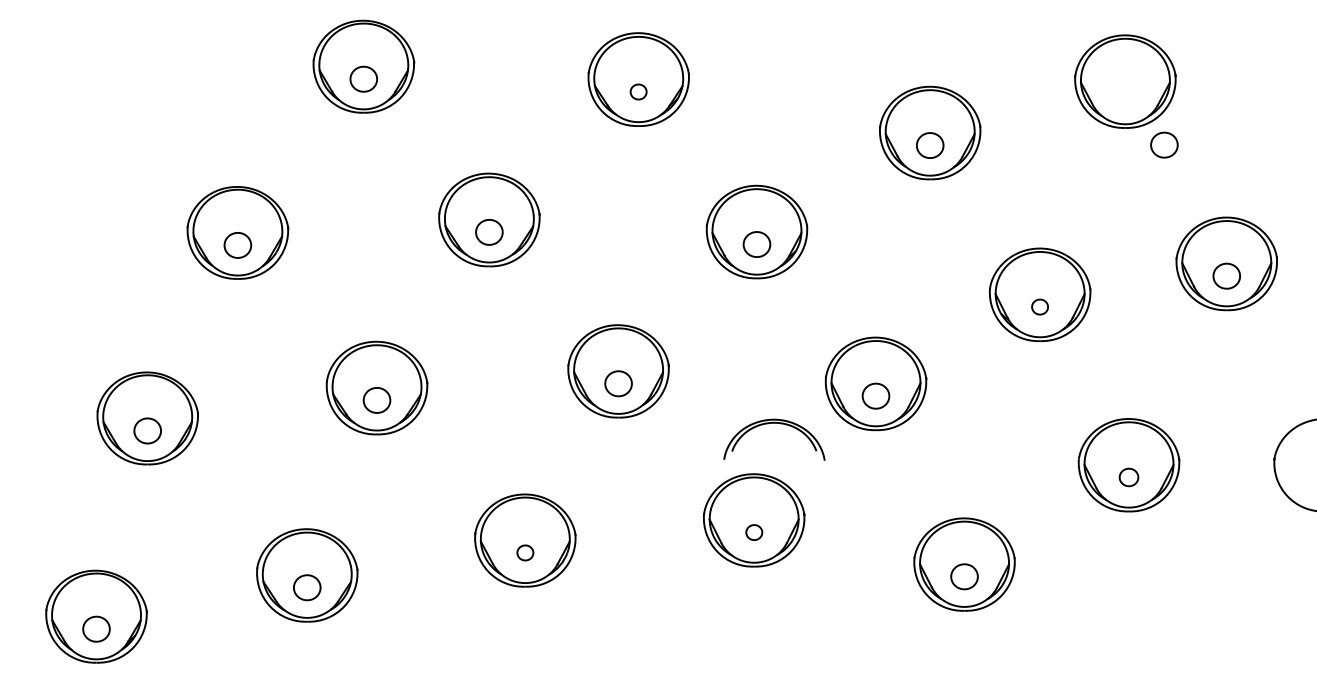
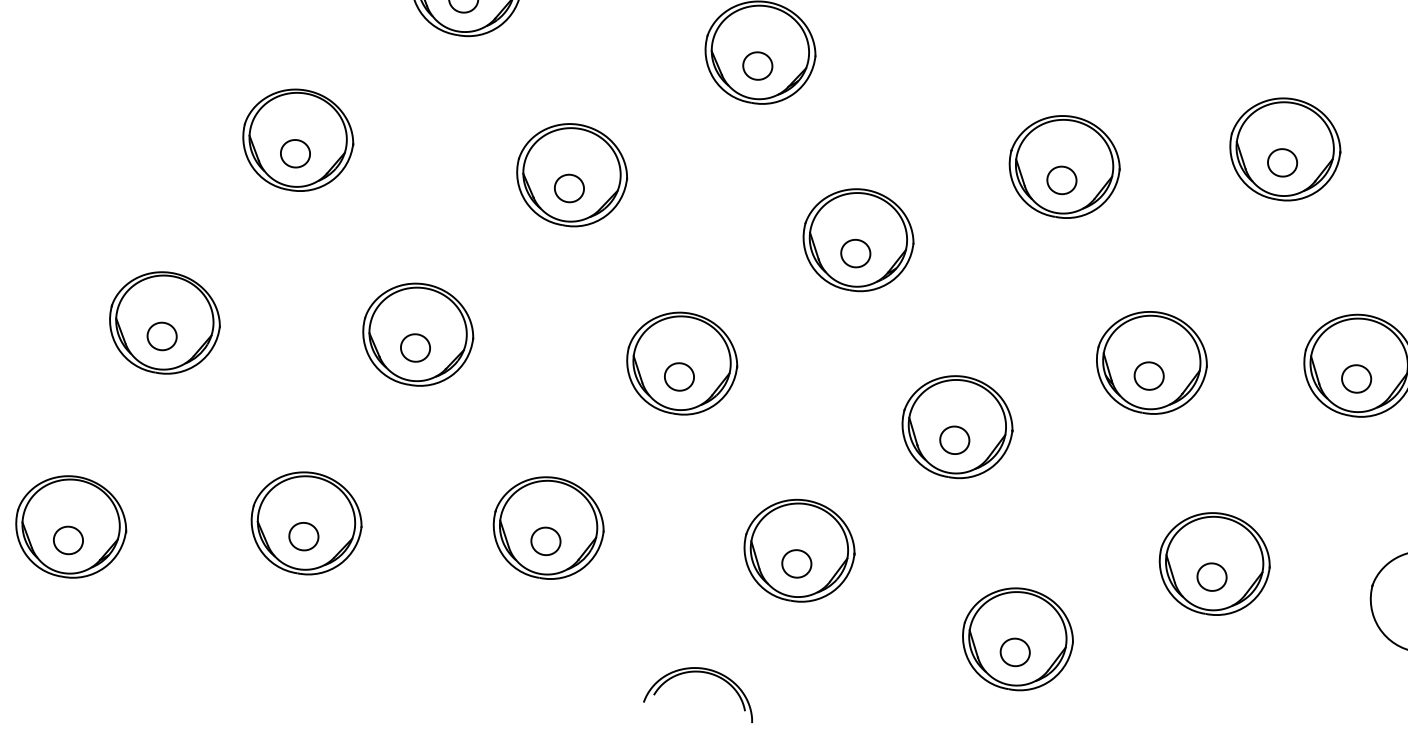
part: (638, 91) -> (757, 65), size x1.67
part: (1164, 144) -> (1282, 162), moved
part: (1039, 306) -> (1148, 375), size x1.67
part: (774, 423) -> (705, 673), moved
part: (1128, 477) -> (1211, 577), size x1.43
part: (754, 532) -> (797, 563), size x1.67
part: (525, 552) -> (546, 540), size x1.67

